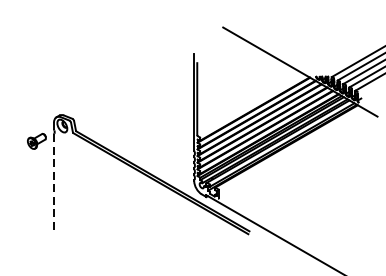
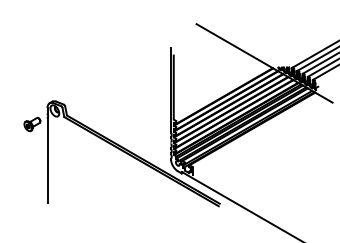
line: (53, 183) -> (47, 161), dashed -> solid

